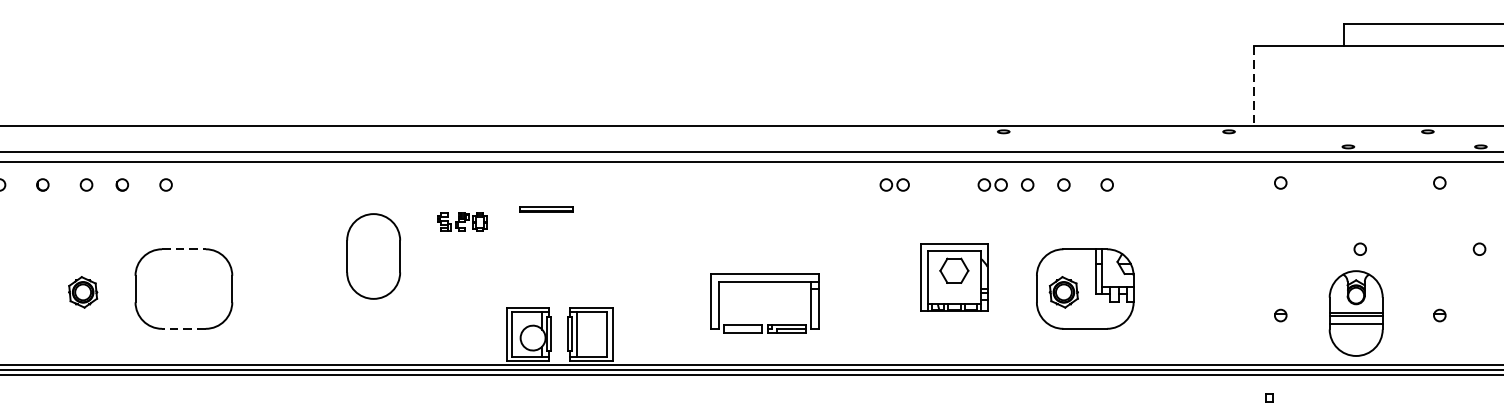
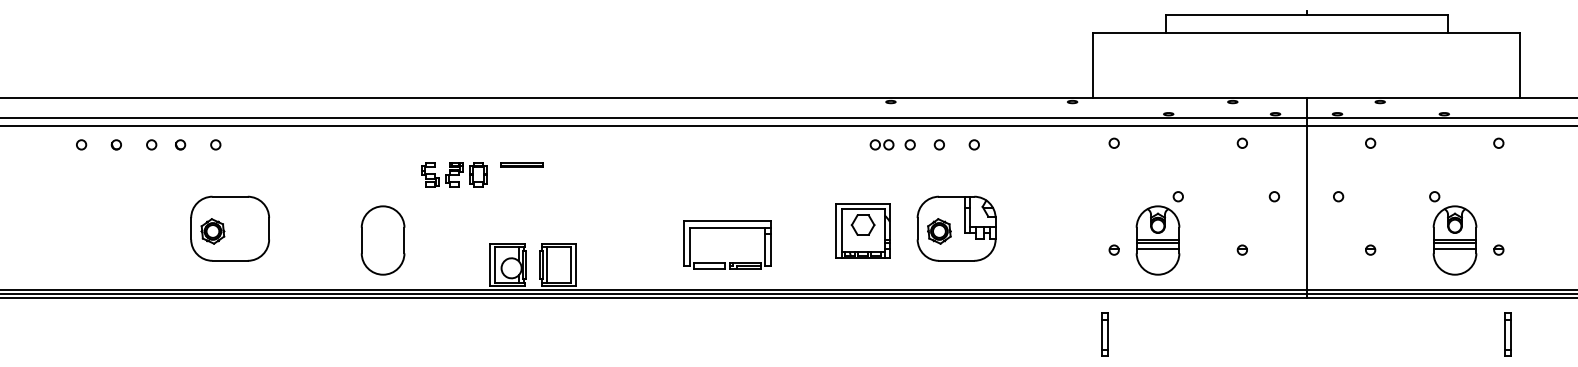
line: (1253, 86) -> (1092, 65), dashed -> solid
part: (894, 184) -> (802, 144), removed
part: (462, 221) -> (454, 174), size x1.67
line: (184, 249) -> (230, 196), dashed -> solid
part: (372, 256) -> (382, 240), moved
part: (953, 277) -> (862, 230), moved
part: (764, 282) -> (727, 228), moved
part: (82, 292) -> (212, 231), moved
part: (1355, 313) -> (1157, 240), moved
line: (184, 328) -> (230, 260), dashed -> solid

